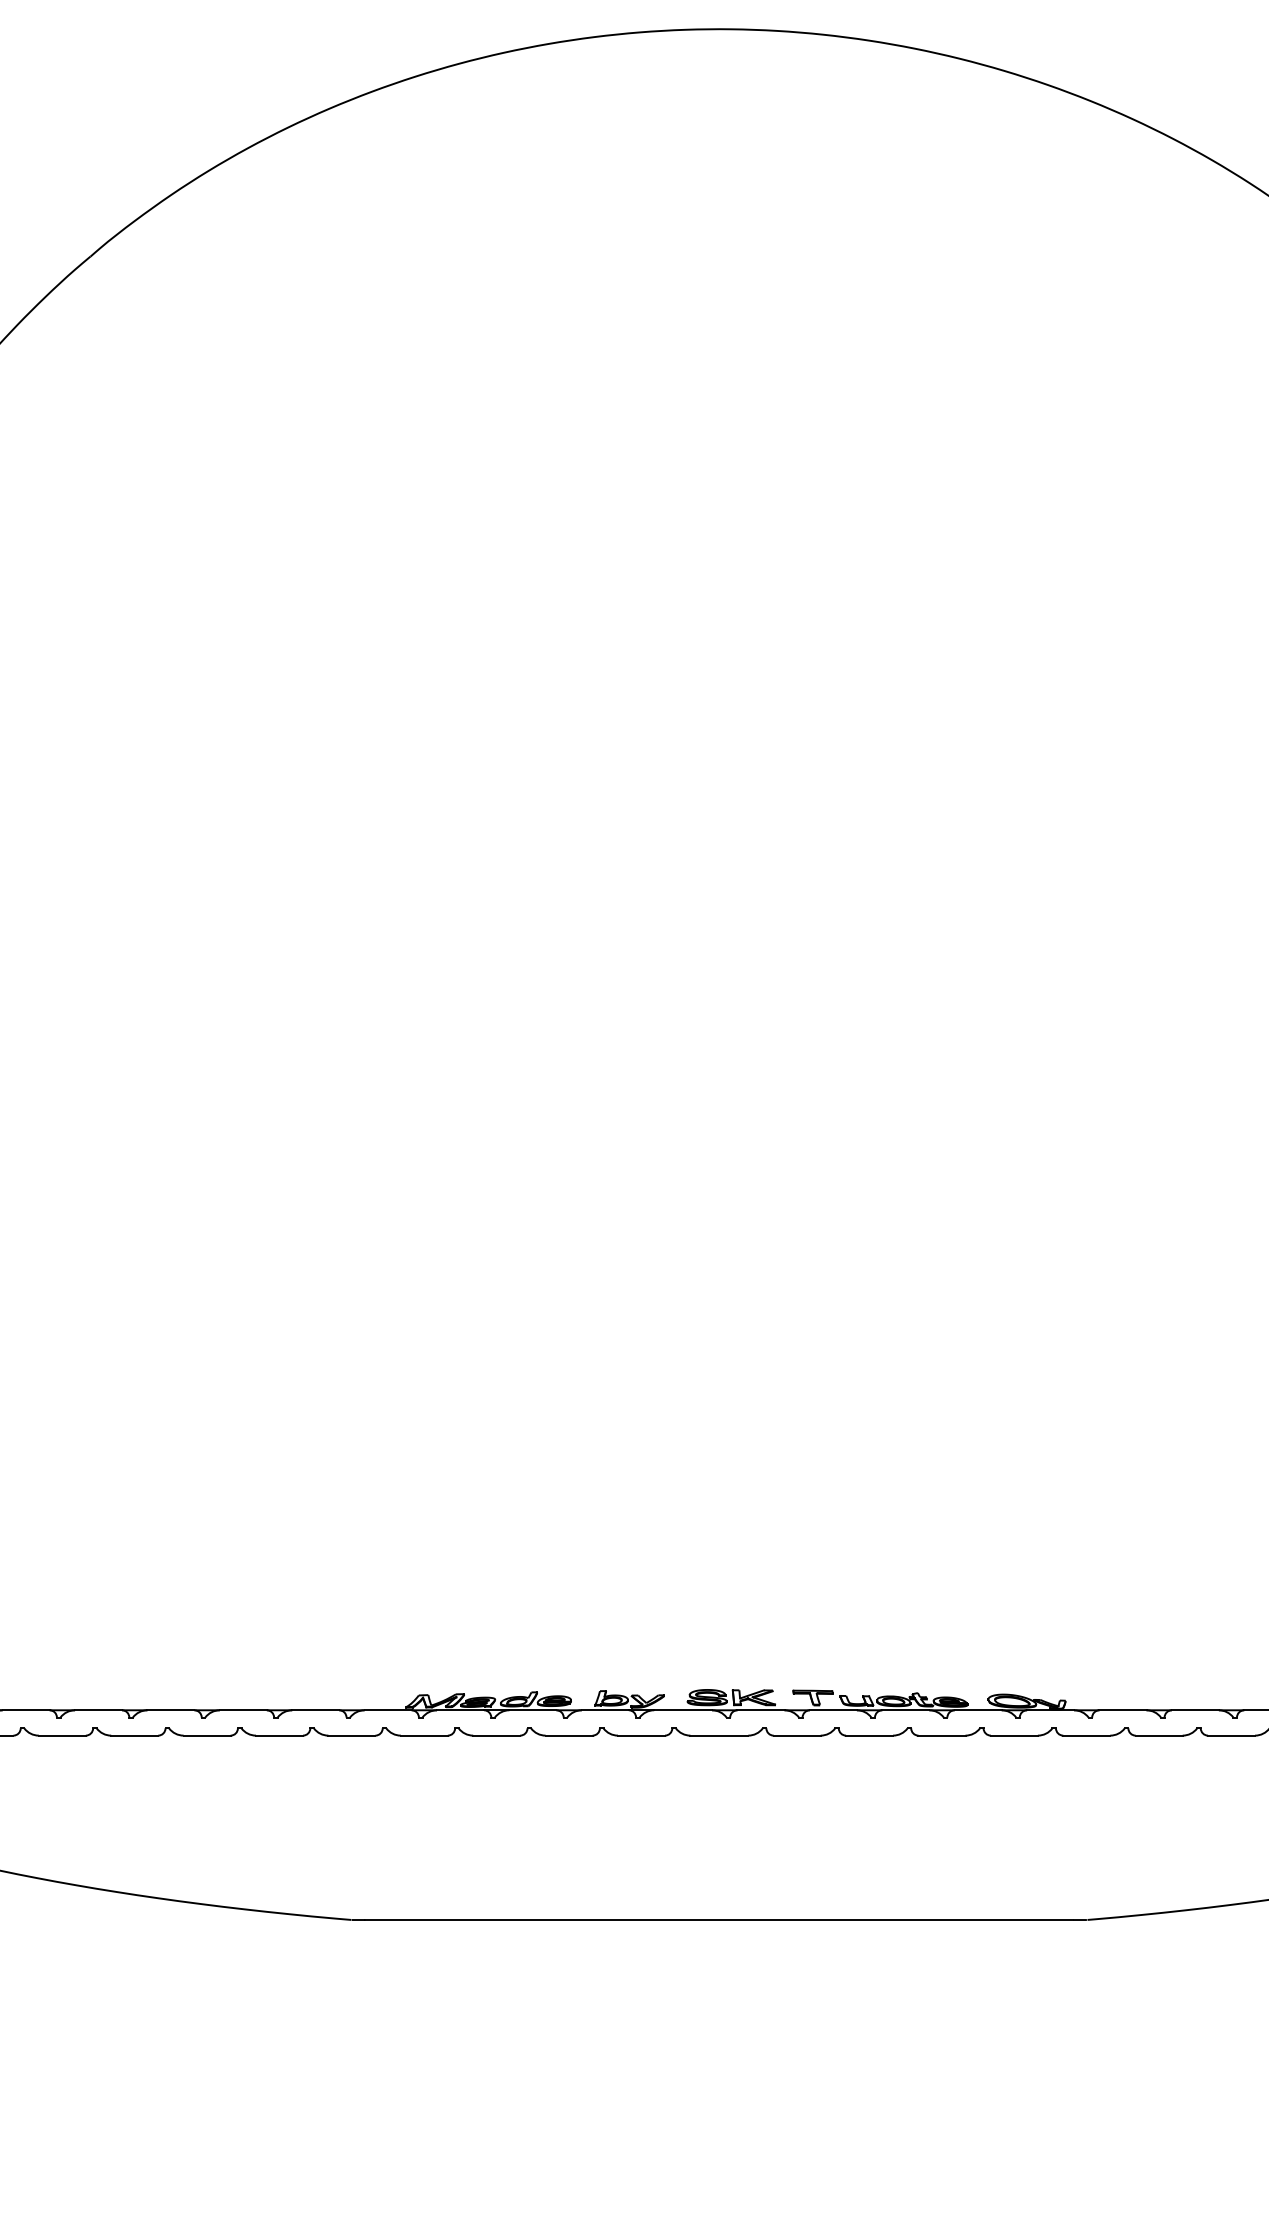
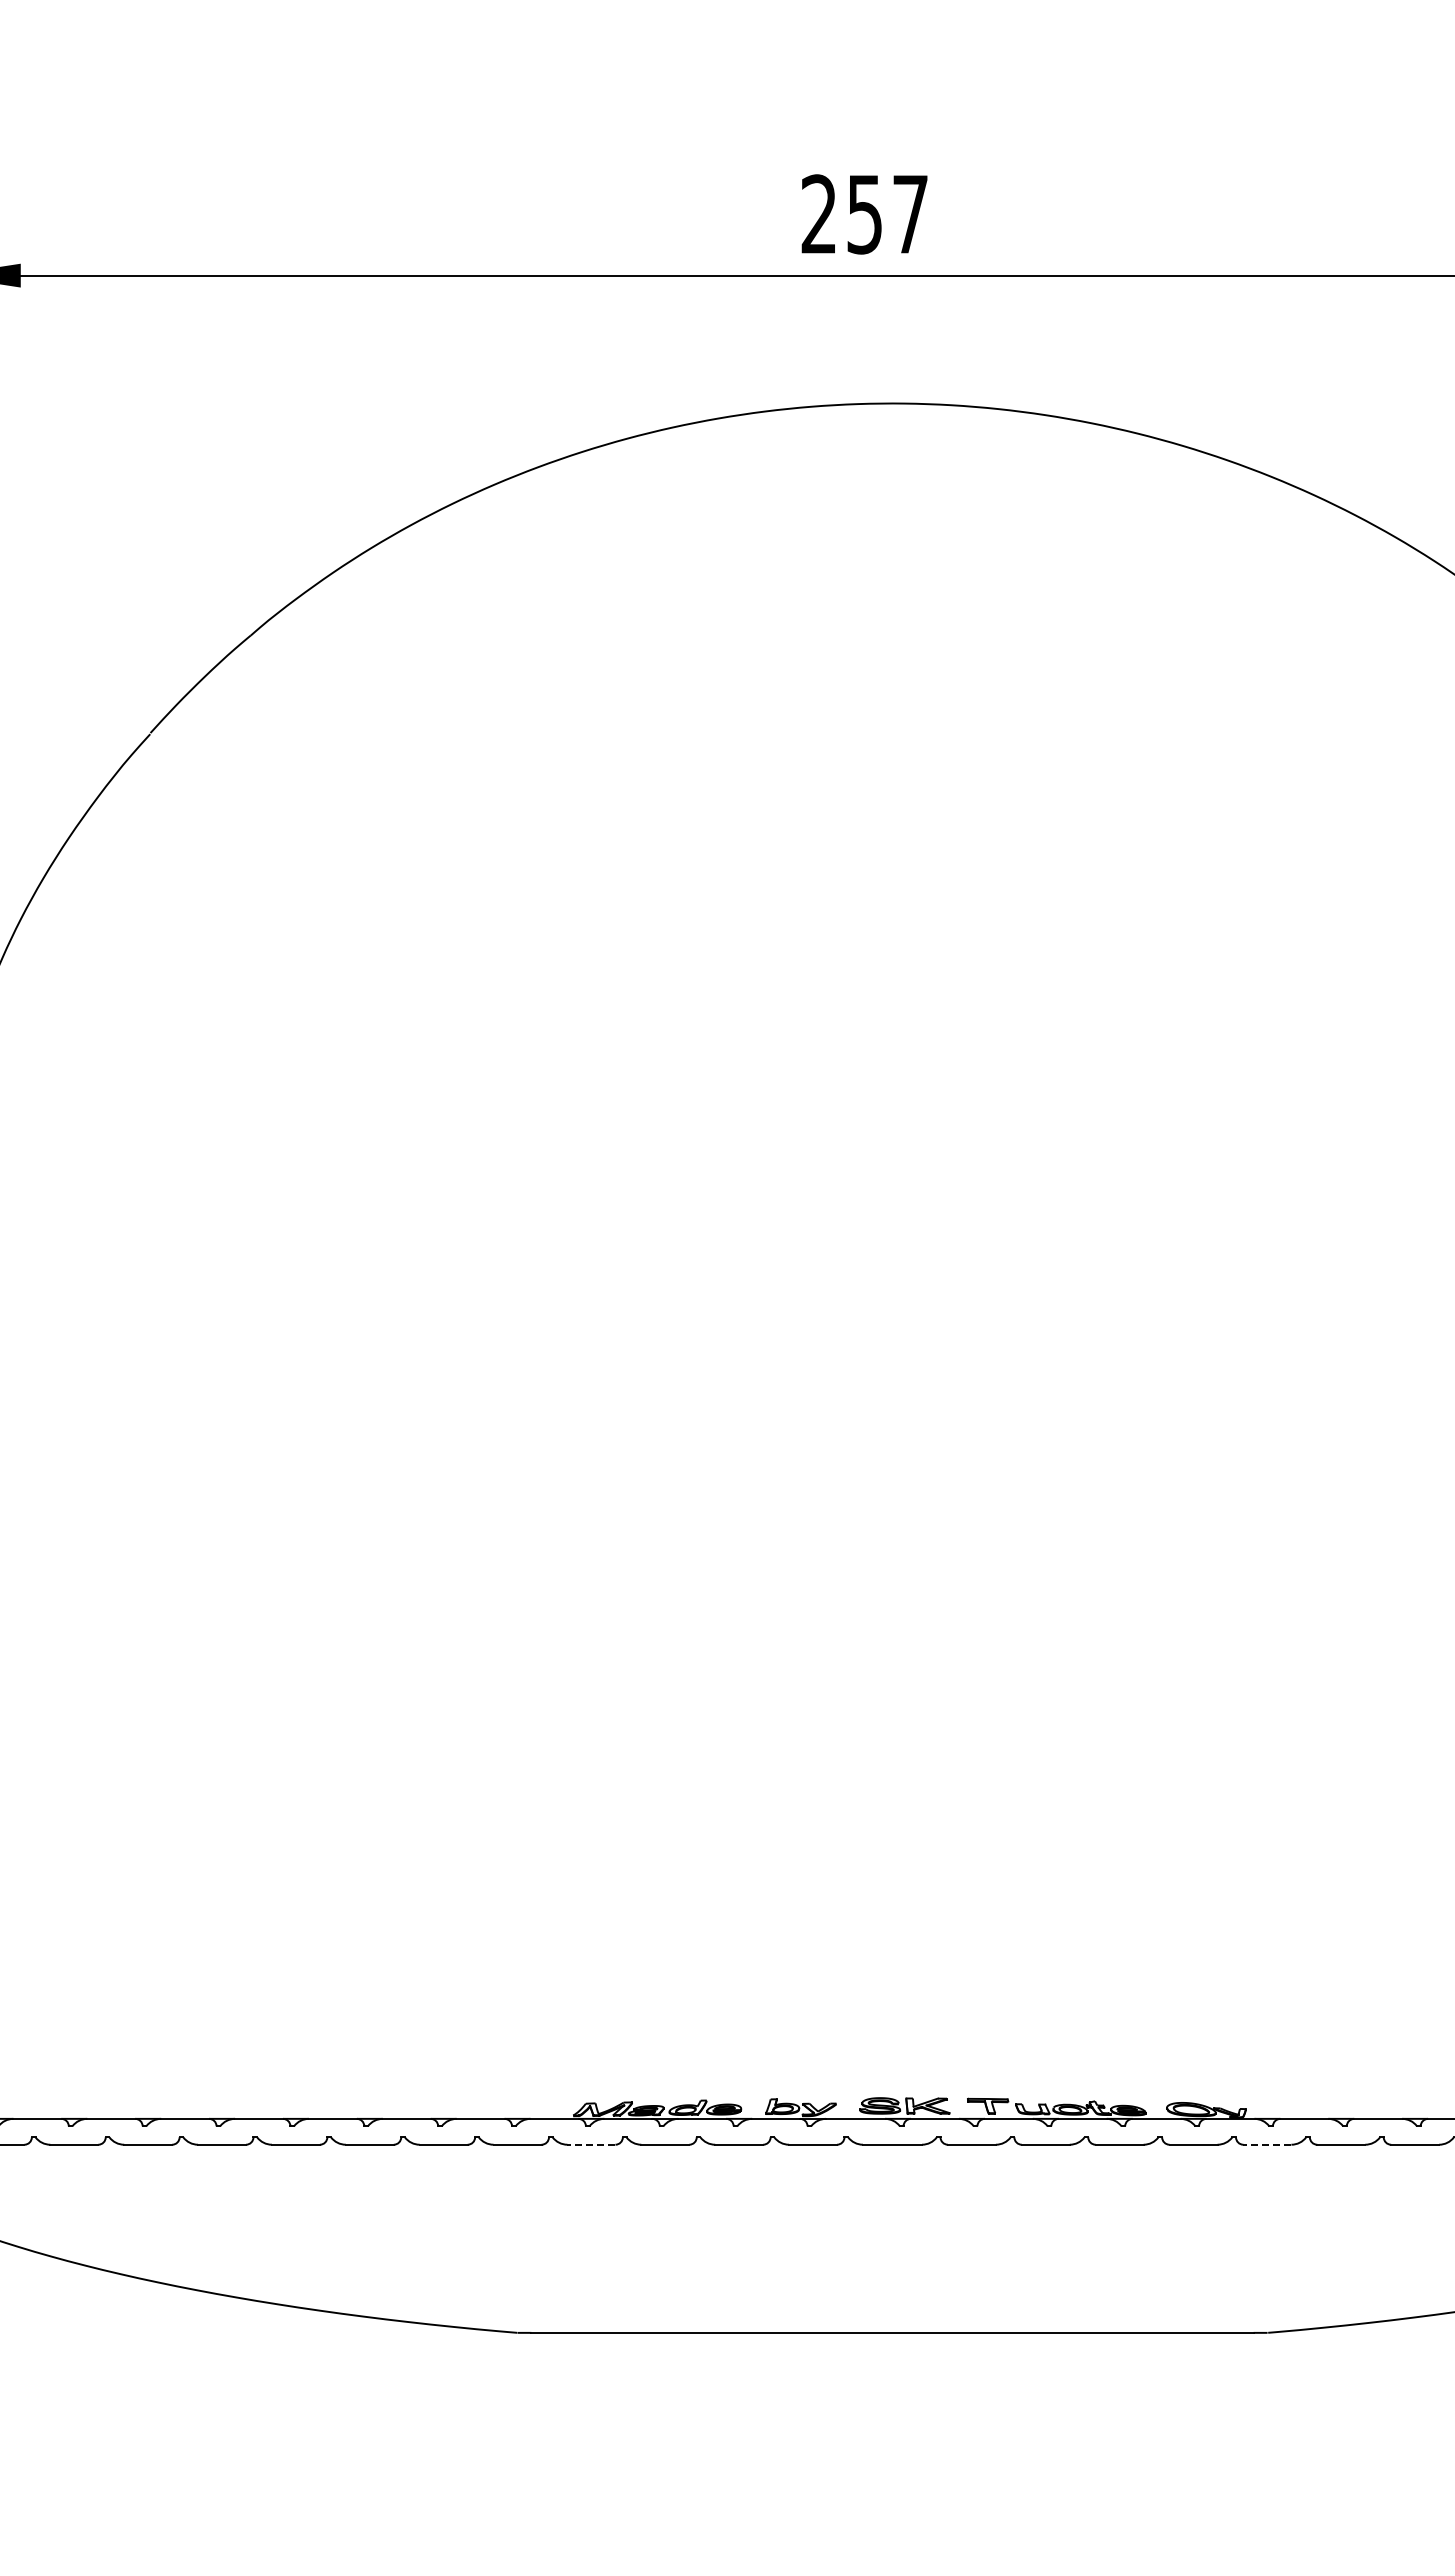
line: (423, 1735) -> (590, 2144), solid -> dashed
line: (1085, 1735) -> (1266, 2144), solid -> dashed

